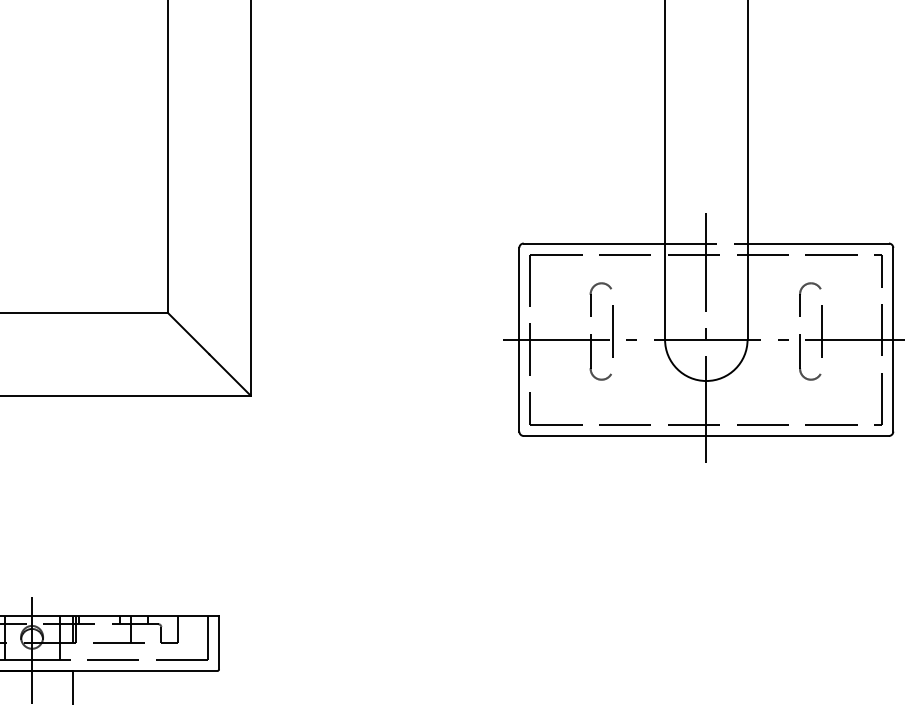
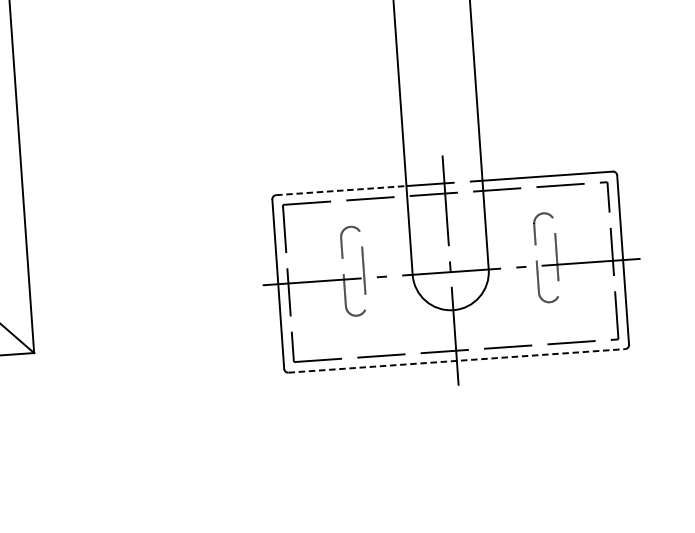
line: (594, 243) -> (341, 190), solid -> dashed
line: (706, 436) -> (457, 361), solid -> dashed

